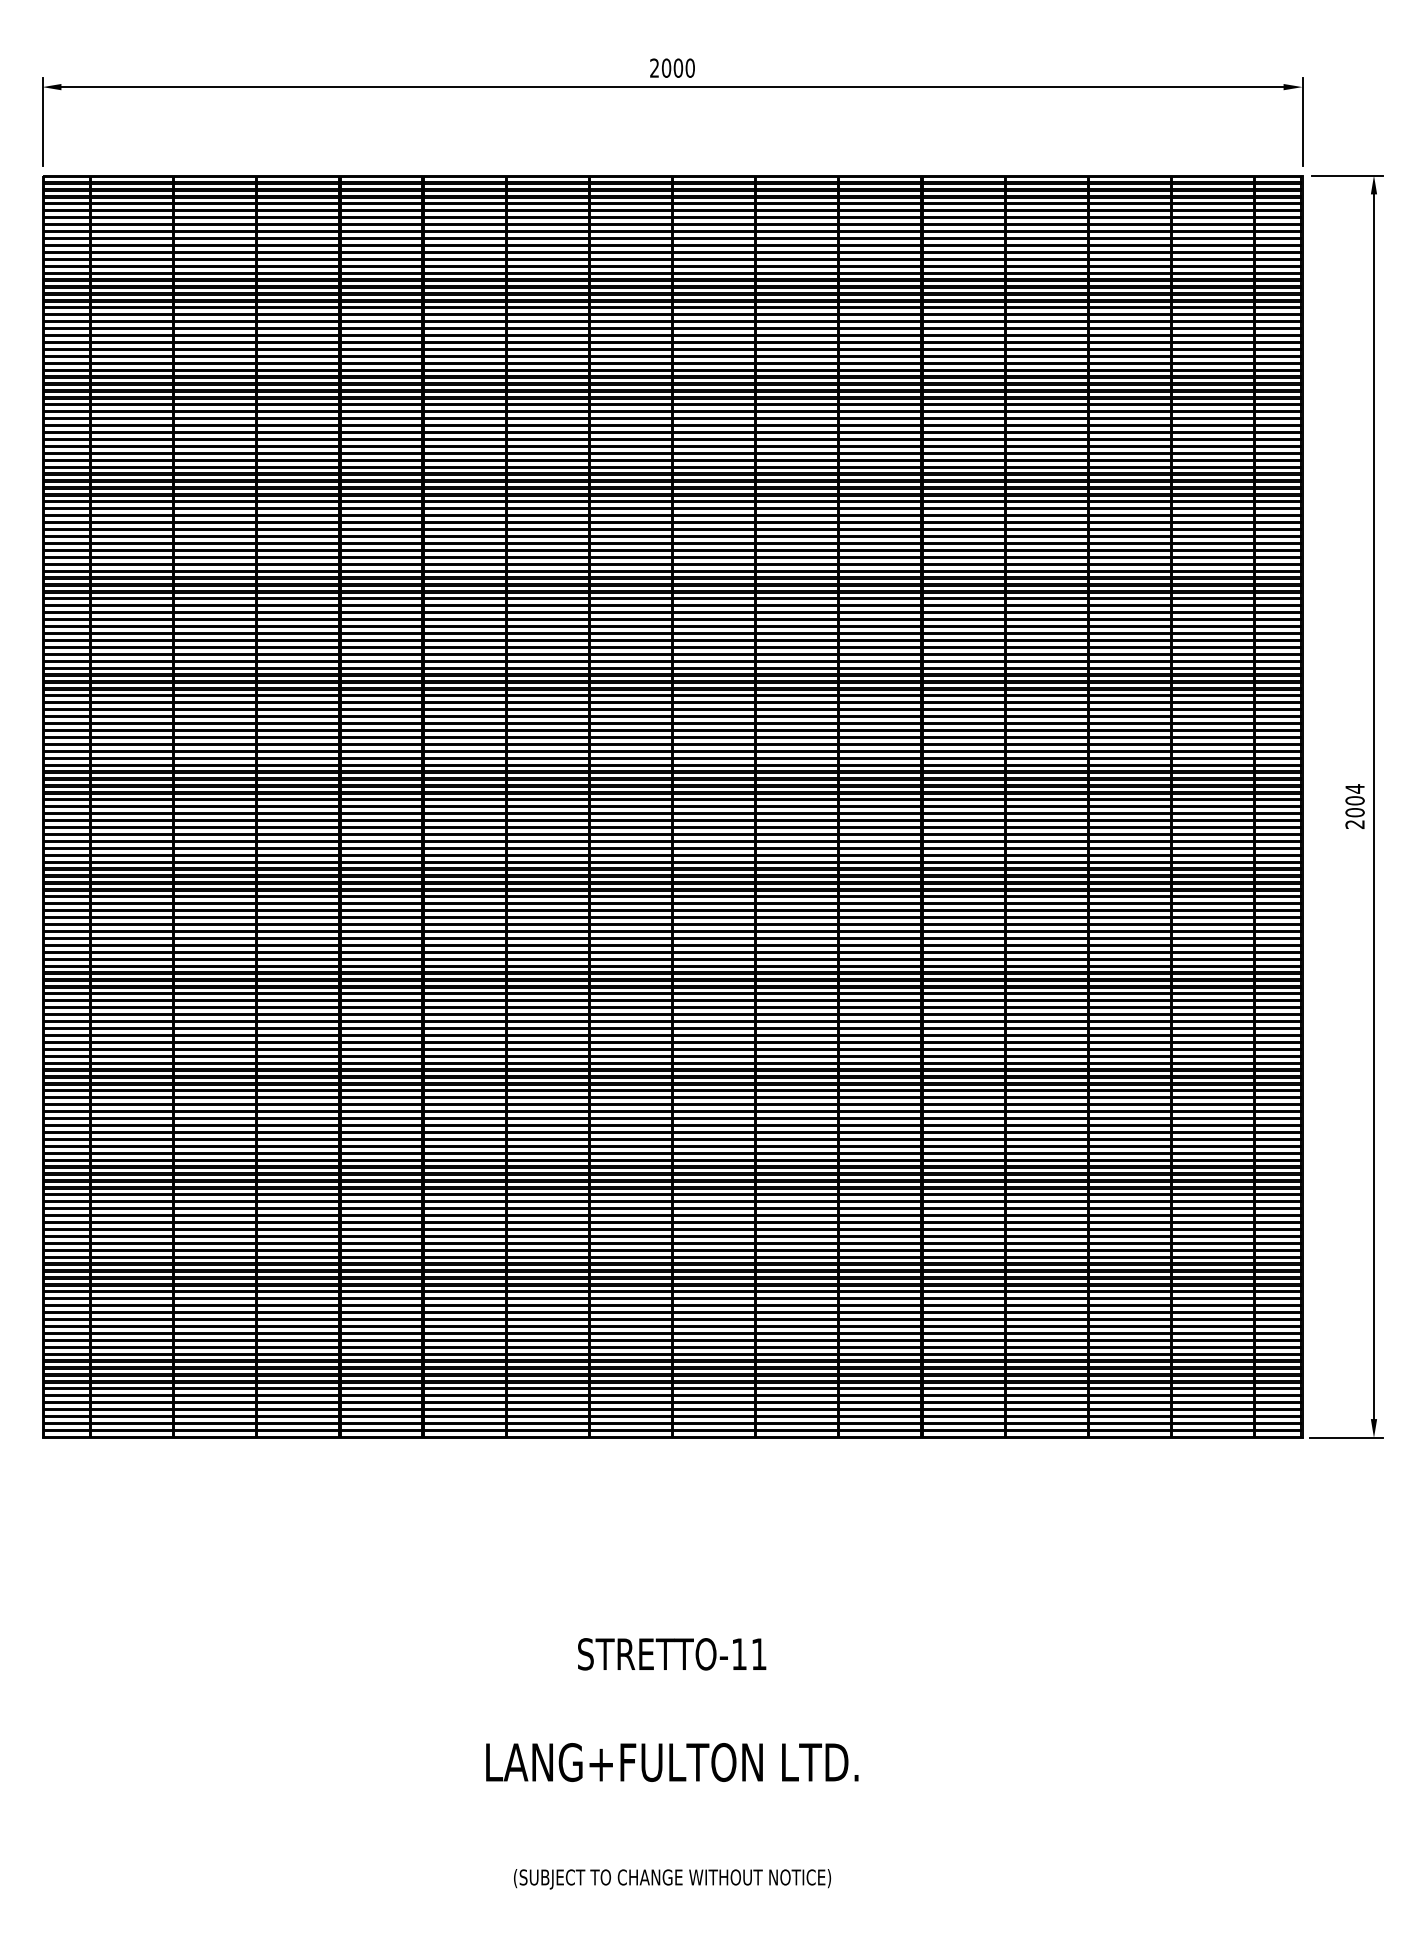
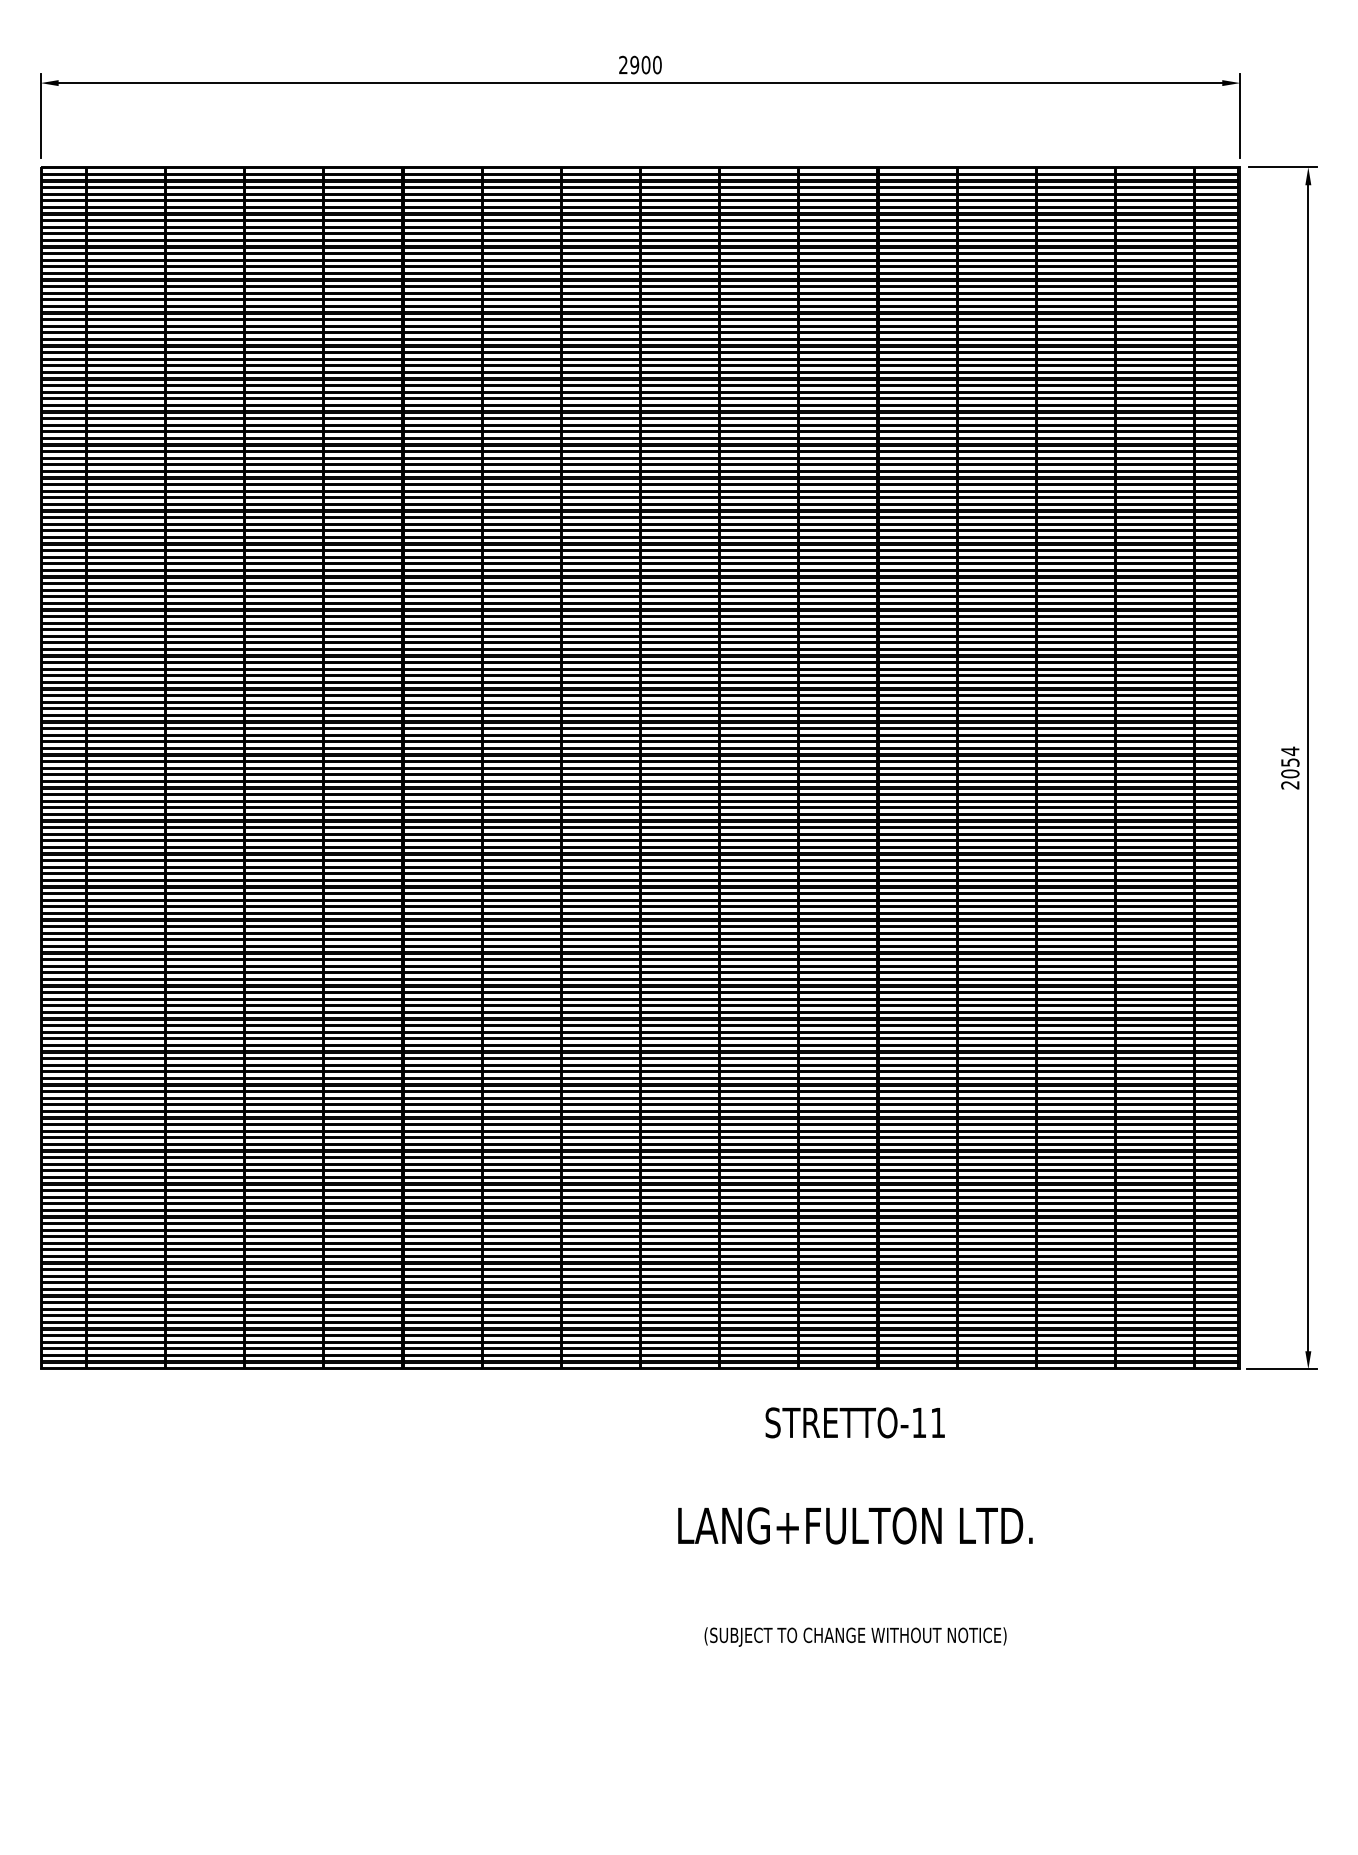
text: (666, 67) -> (634, 64), 2000 -> 2900
text: (1354, 800) -> (1289, 762), 2004 -> 2054
text: (672, 1763) -> (855, 1526), moved

